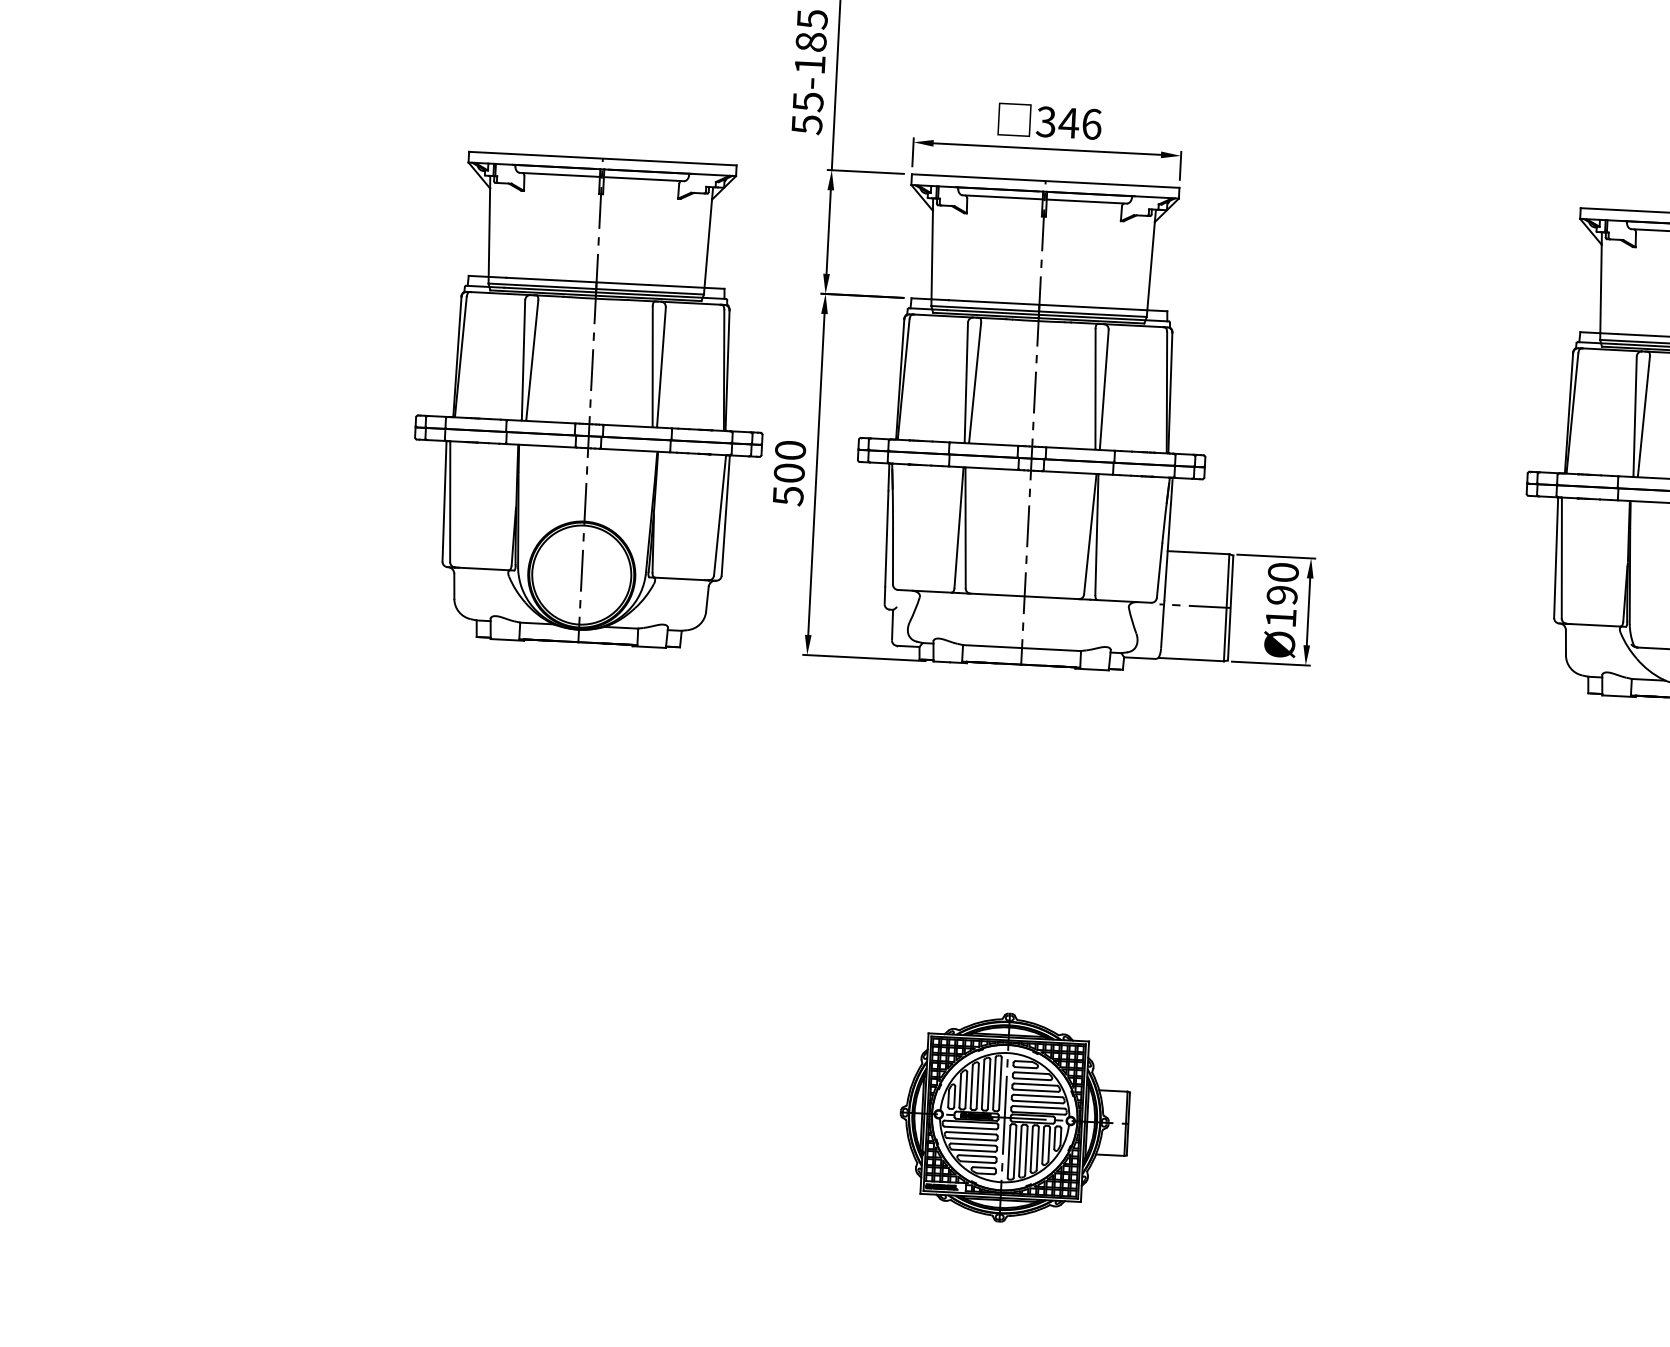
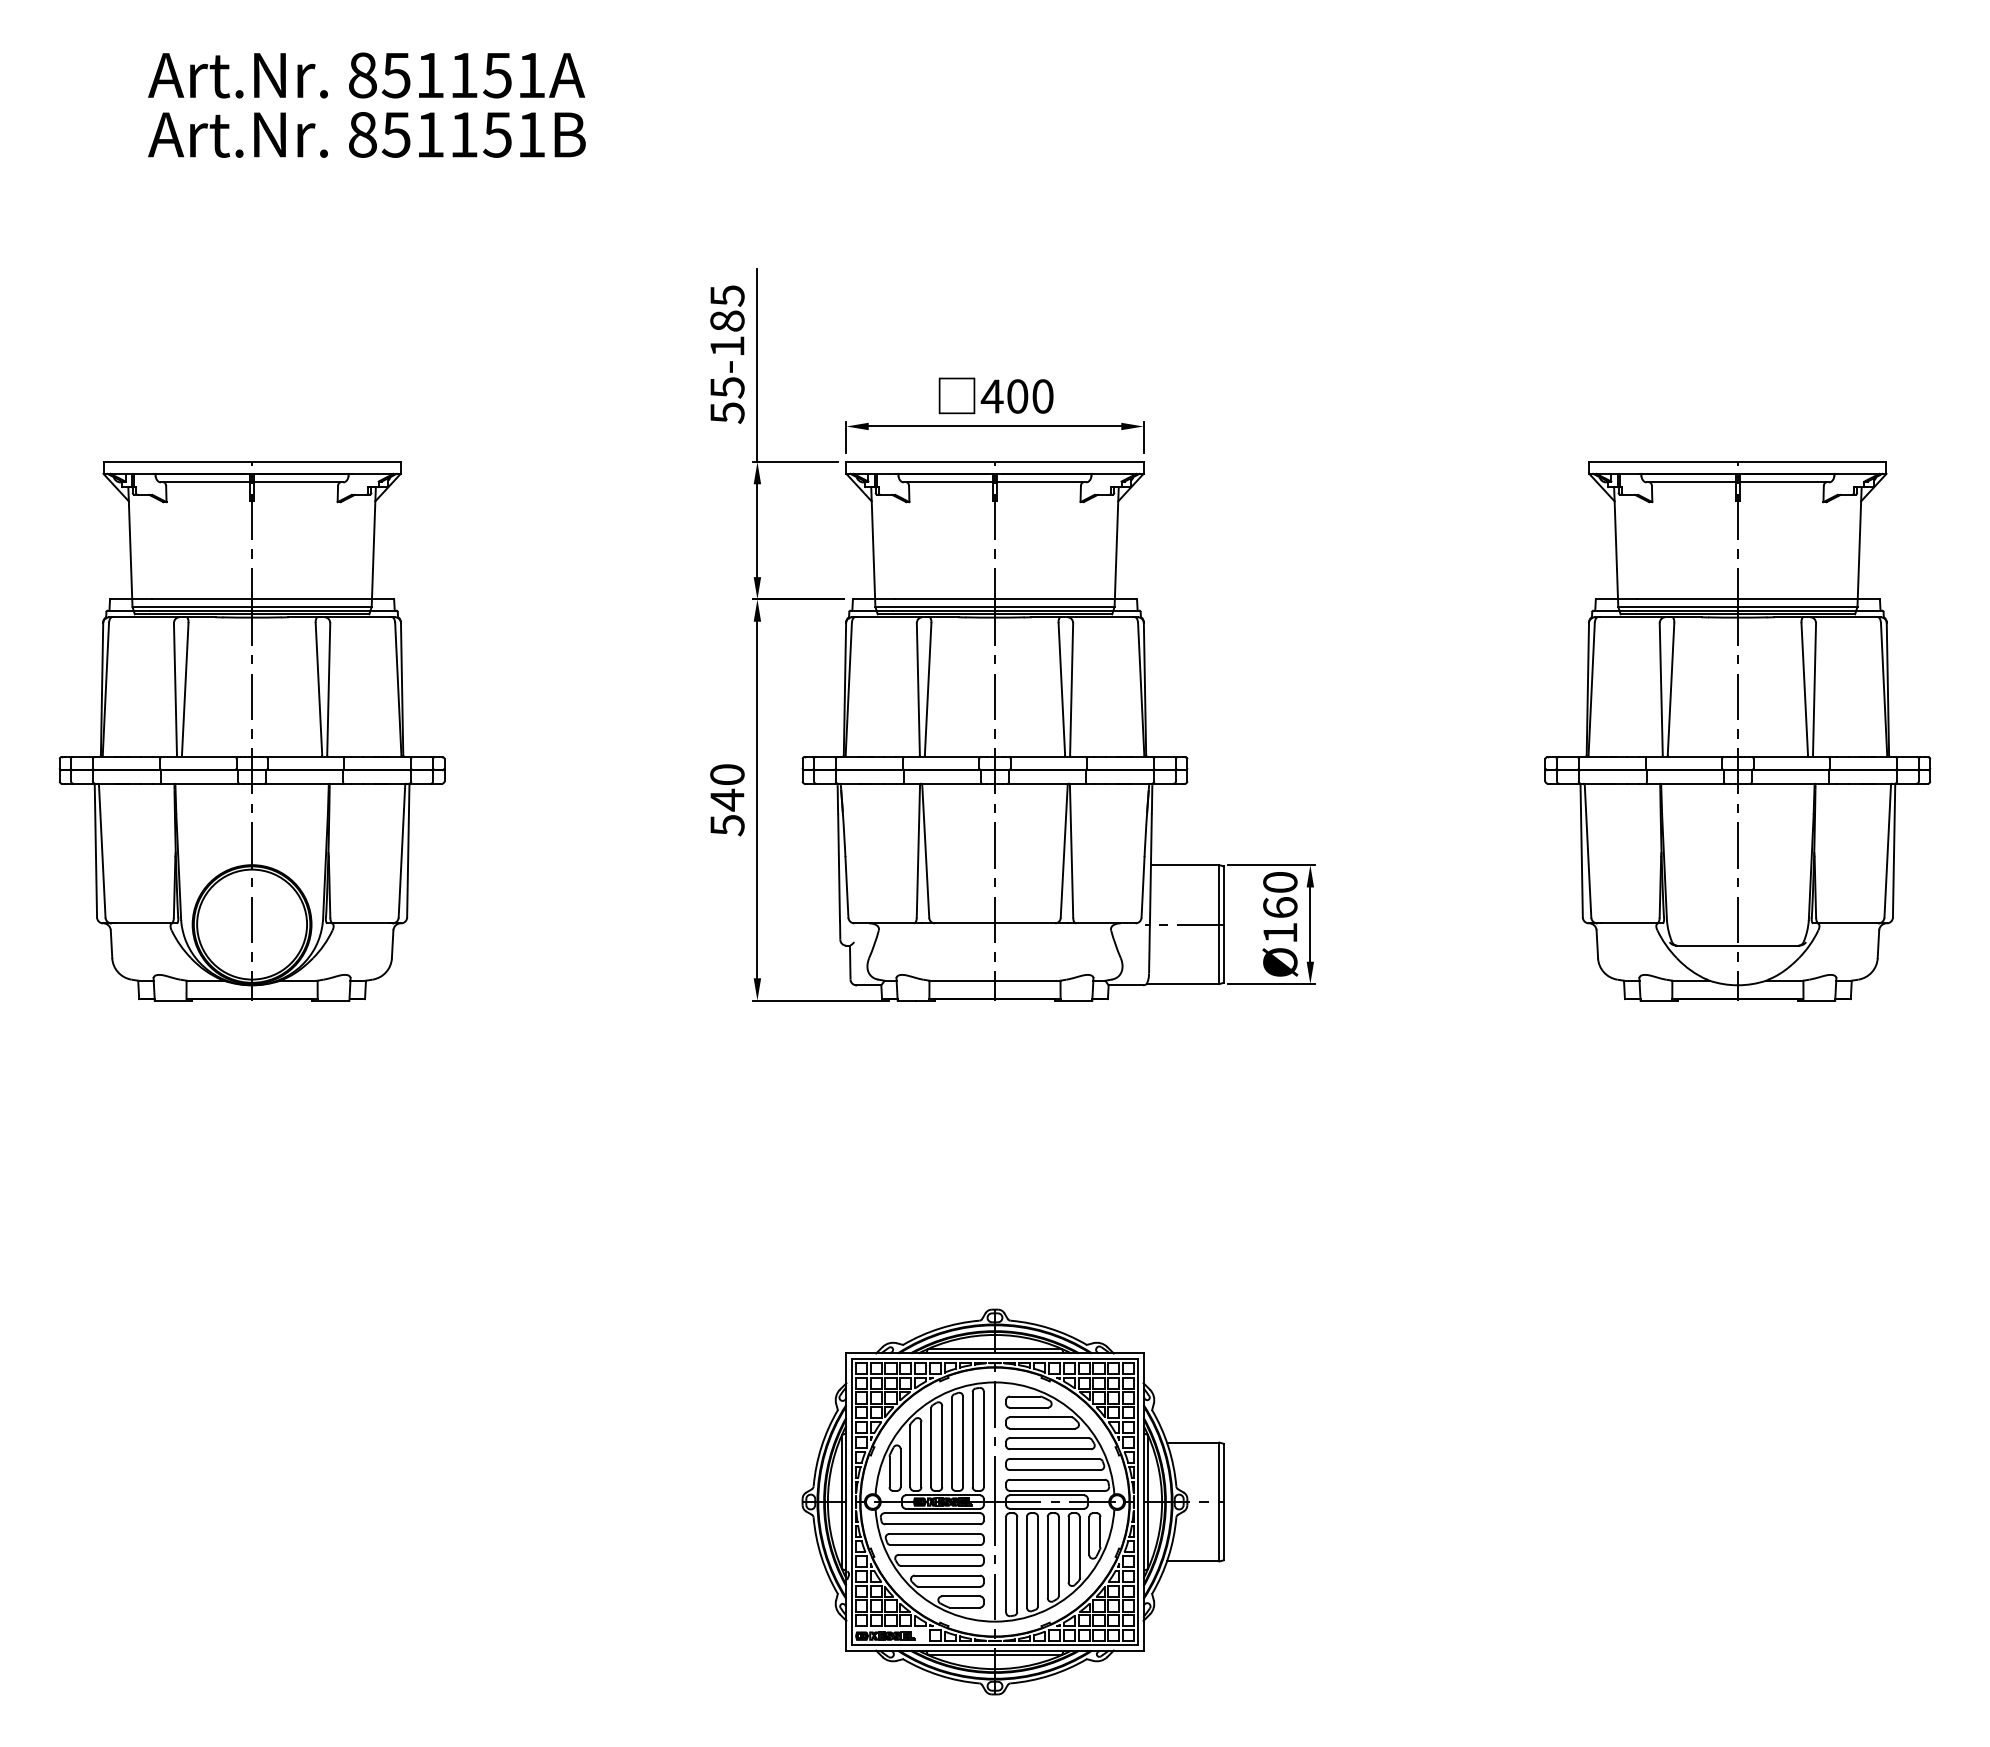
text: (1068, 123) -> (1016, 396), 346 -> 400
part: (590, 401) -> (251, 731), moved
text: (789, 472) -> (727, 799), 500 -> 540
text: (1282, 595) -> (1280, 907), Ø190 -> Ø160
part: (1014, 1117) -> (1012, 1501), size x1.67

